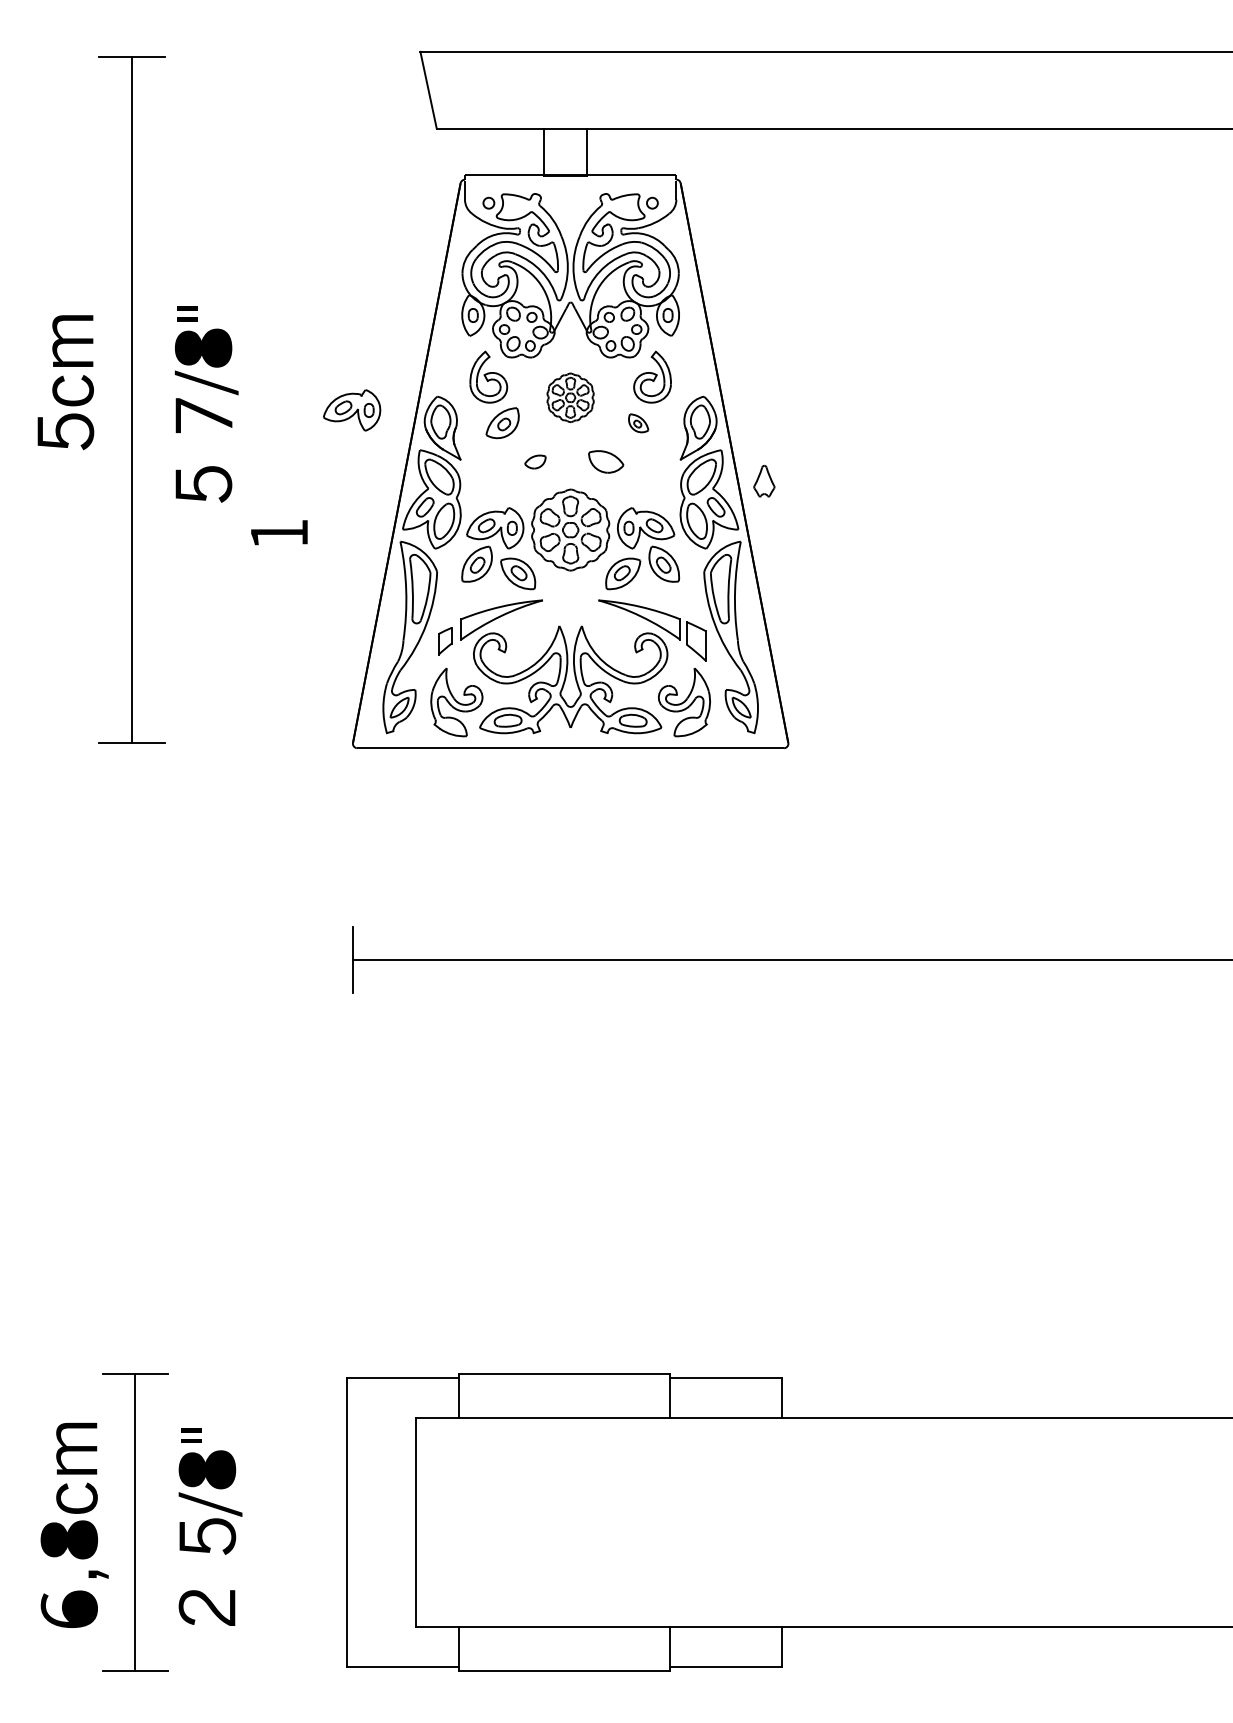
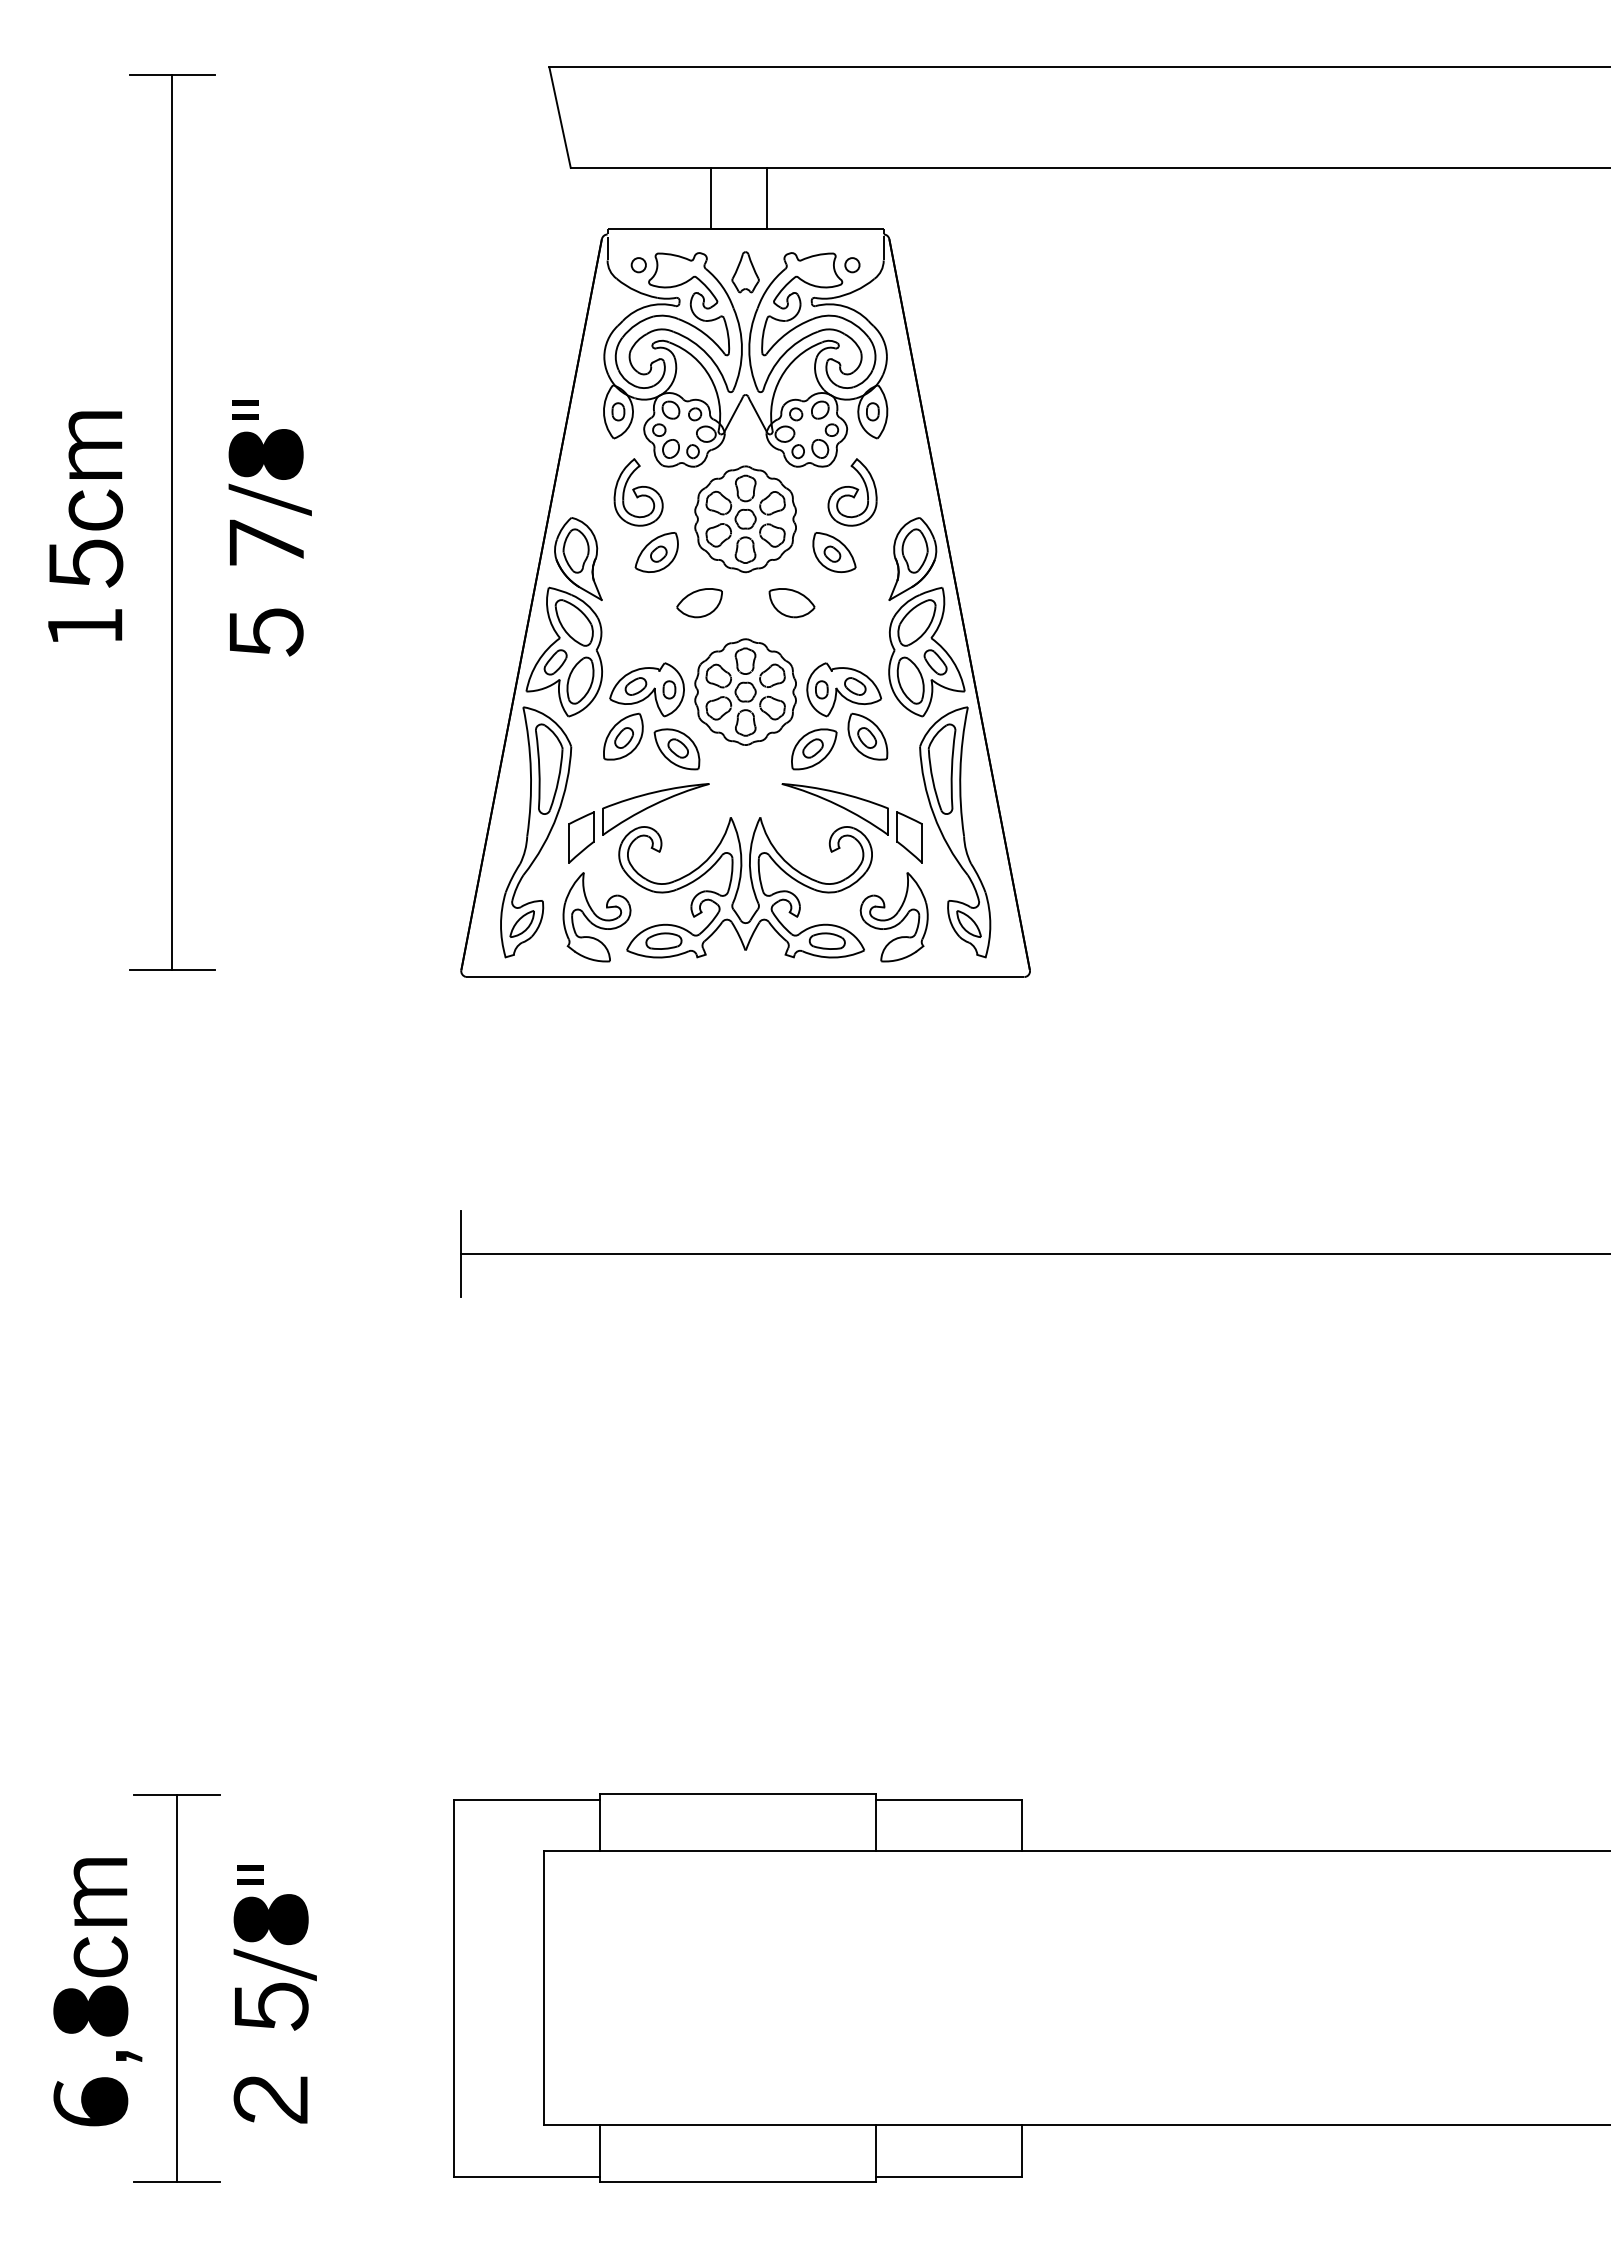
part: (570, 397) -> (745, 519), size x1.67
part: (351, 410) -> (459, 535), removed
part: (638, 423) -> (834, 552), size x1.67
part: (535, 462) -> (699, 603), size x1.67
part: (764, 481) -> (745, 272), moved
part: (279, 532) -> (85, 625), moved
part: (445, 641) -> (581, 837), size x1.43

